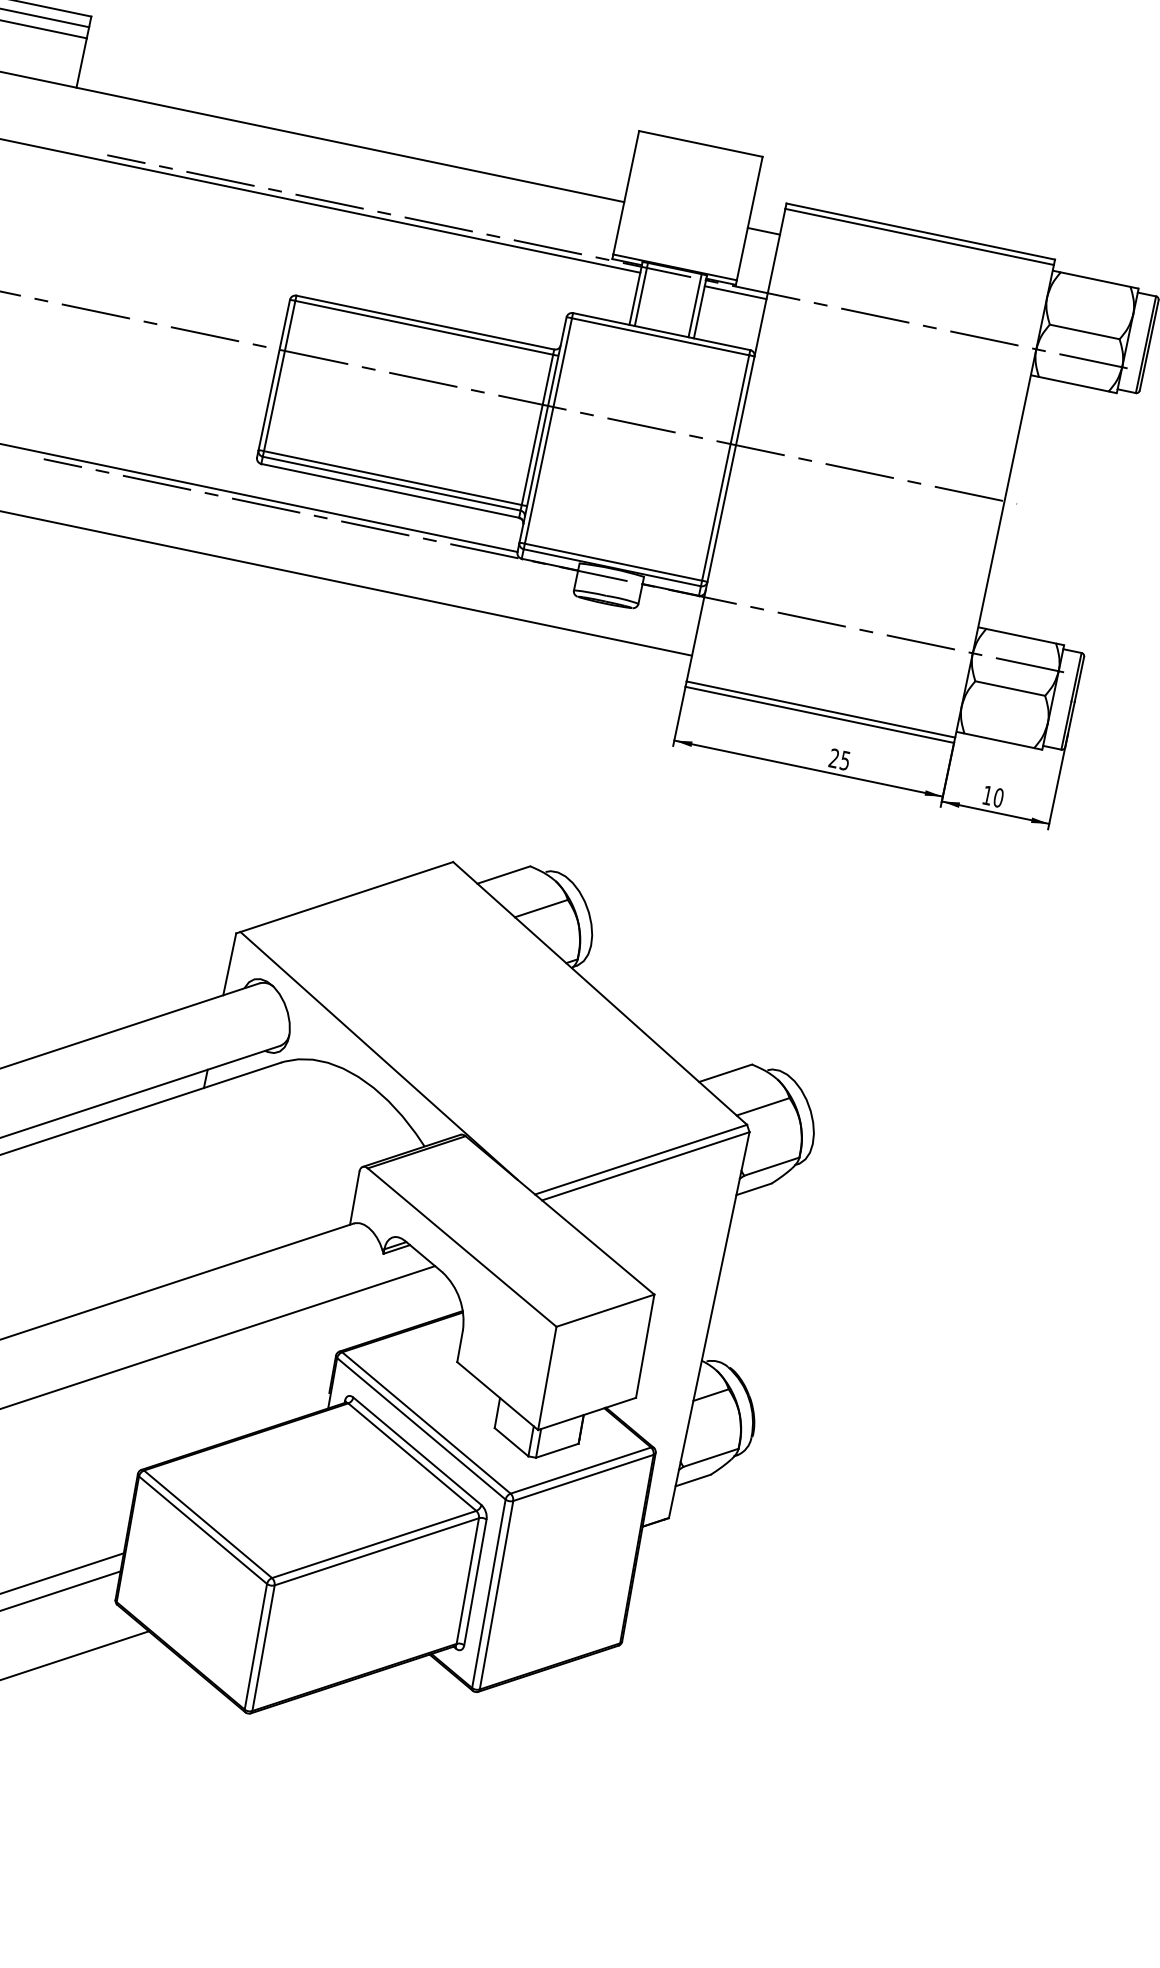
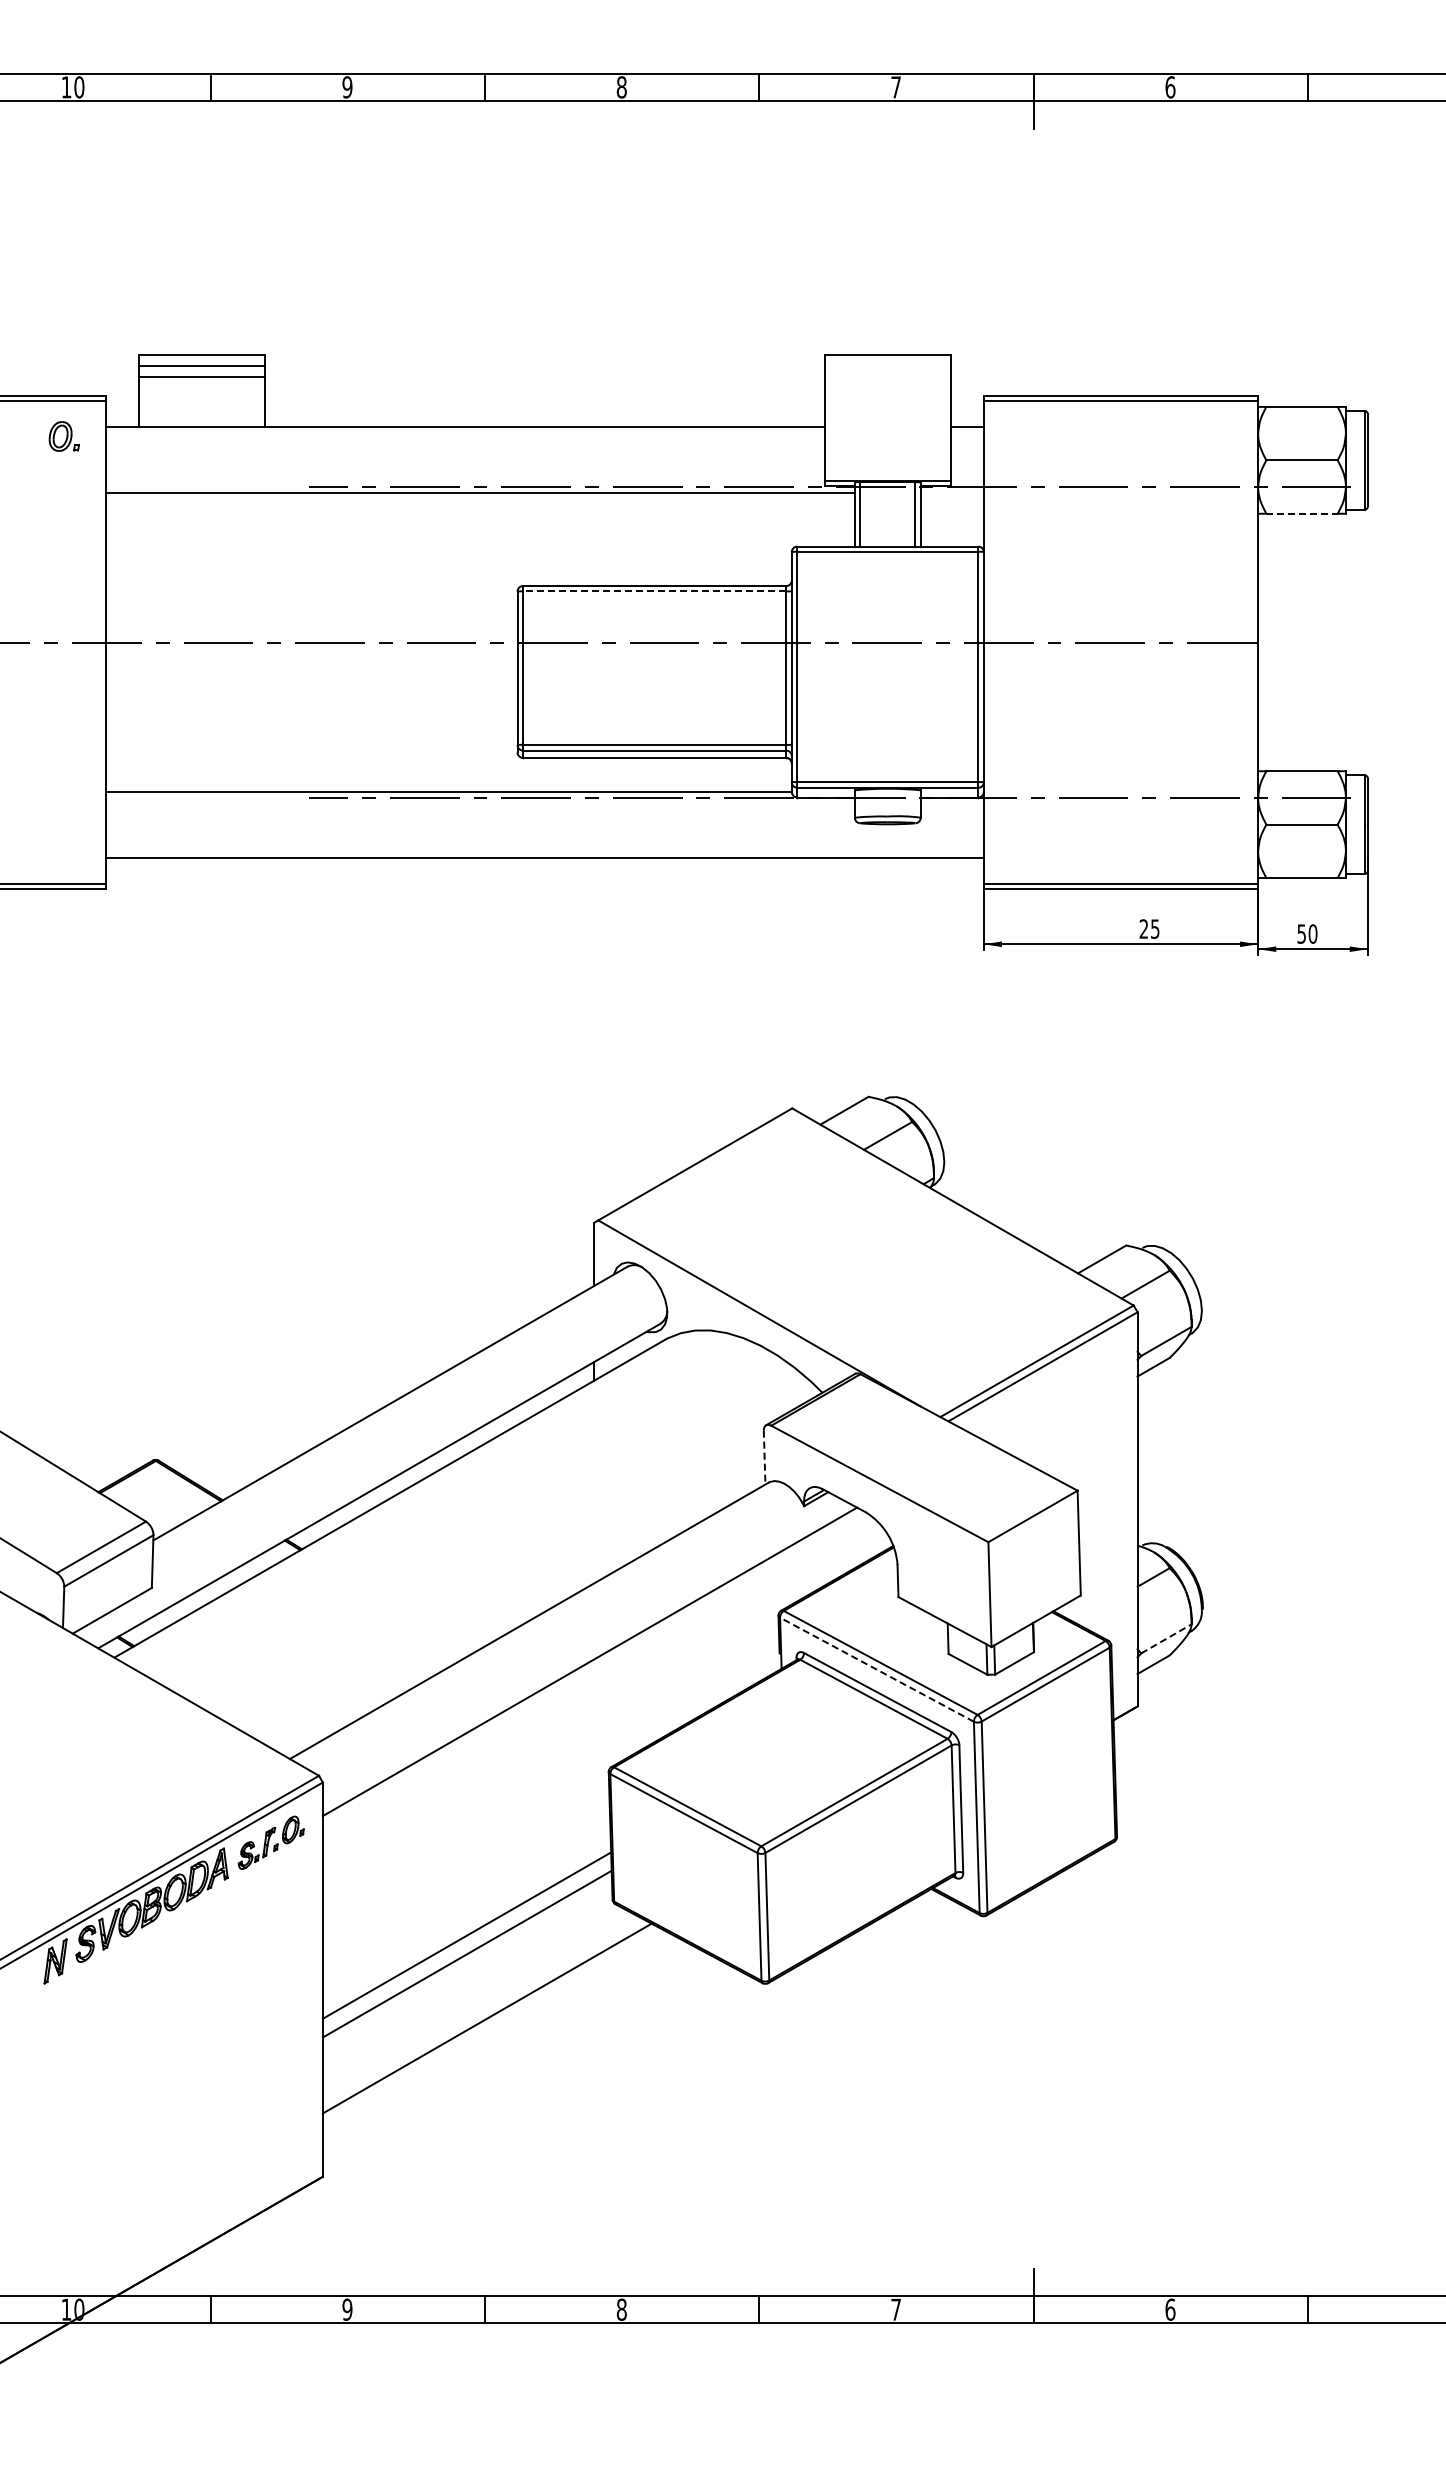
line: (734, 292) -> (951, 493), removed
line: (424, 327) -> (654, 591), solid -> dashed
line: (1074, 384) -> (1302, 513), solid -> dashed
text: (987, 794) -> (1301, 933), 10 -> 50
line: (354, 1198) -> (764, 1457), solid -> dashed
line: (421, 1428) -> (877, 1669), solid -> dashed
line: (711, 1457) -> (1166, 1638), solid -> dashed

